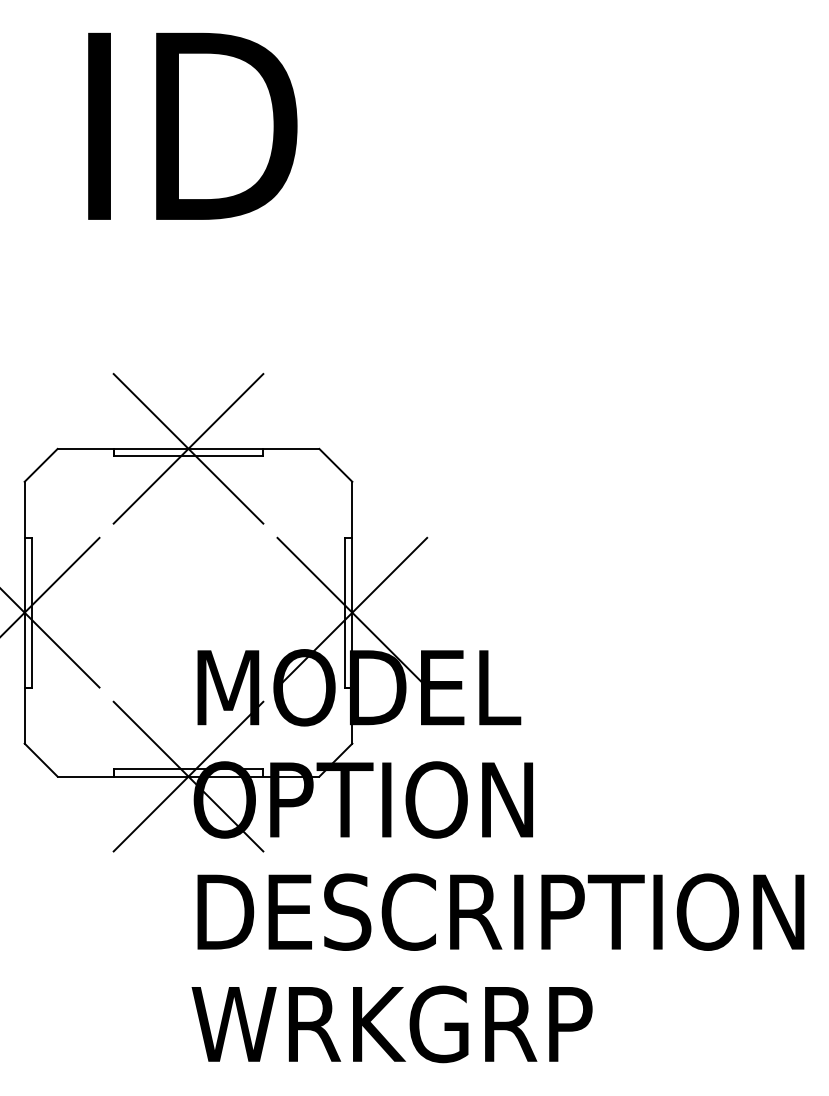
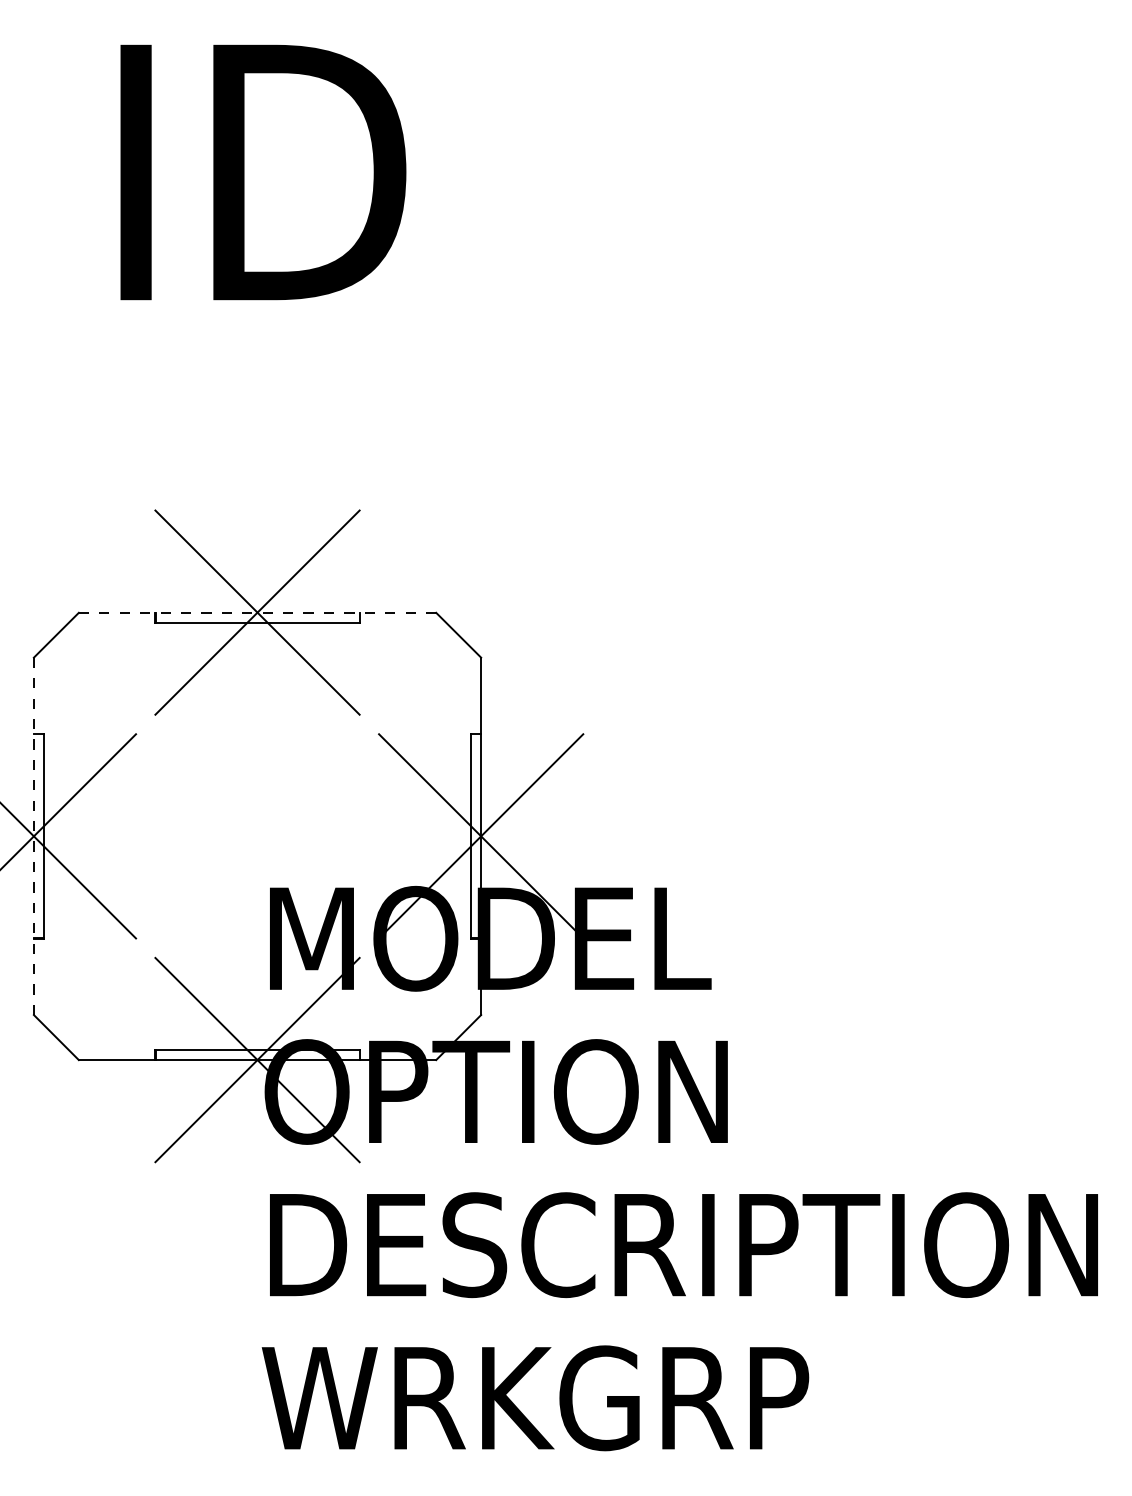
line: (188, 448) -> (257, 612), solid -> dashed
line: (24, 612) -> (33, 836), solid -> dashed

